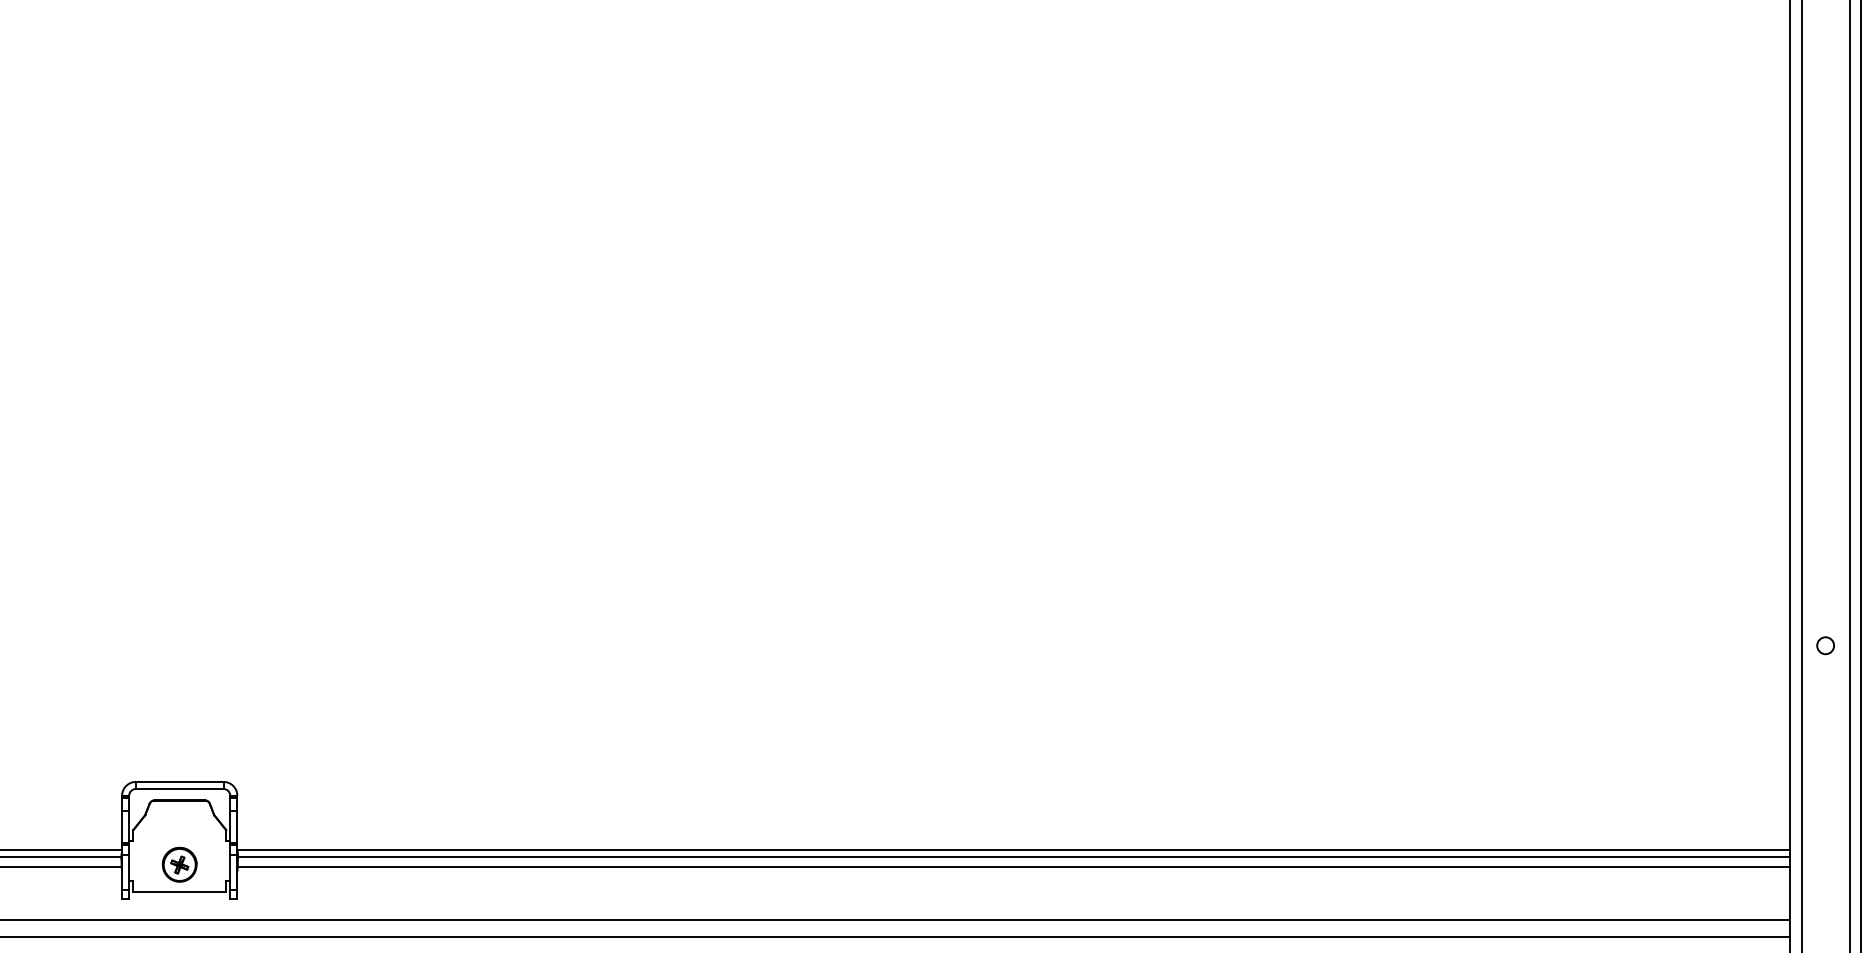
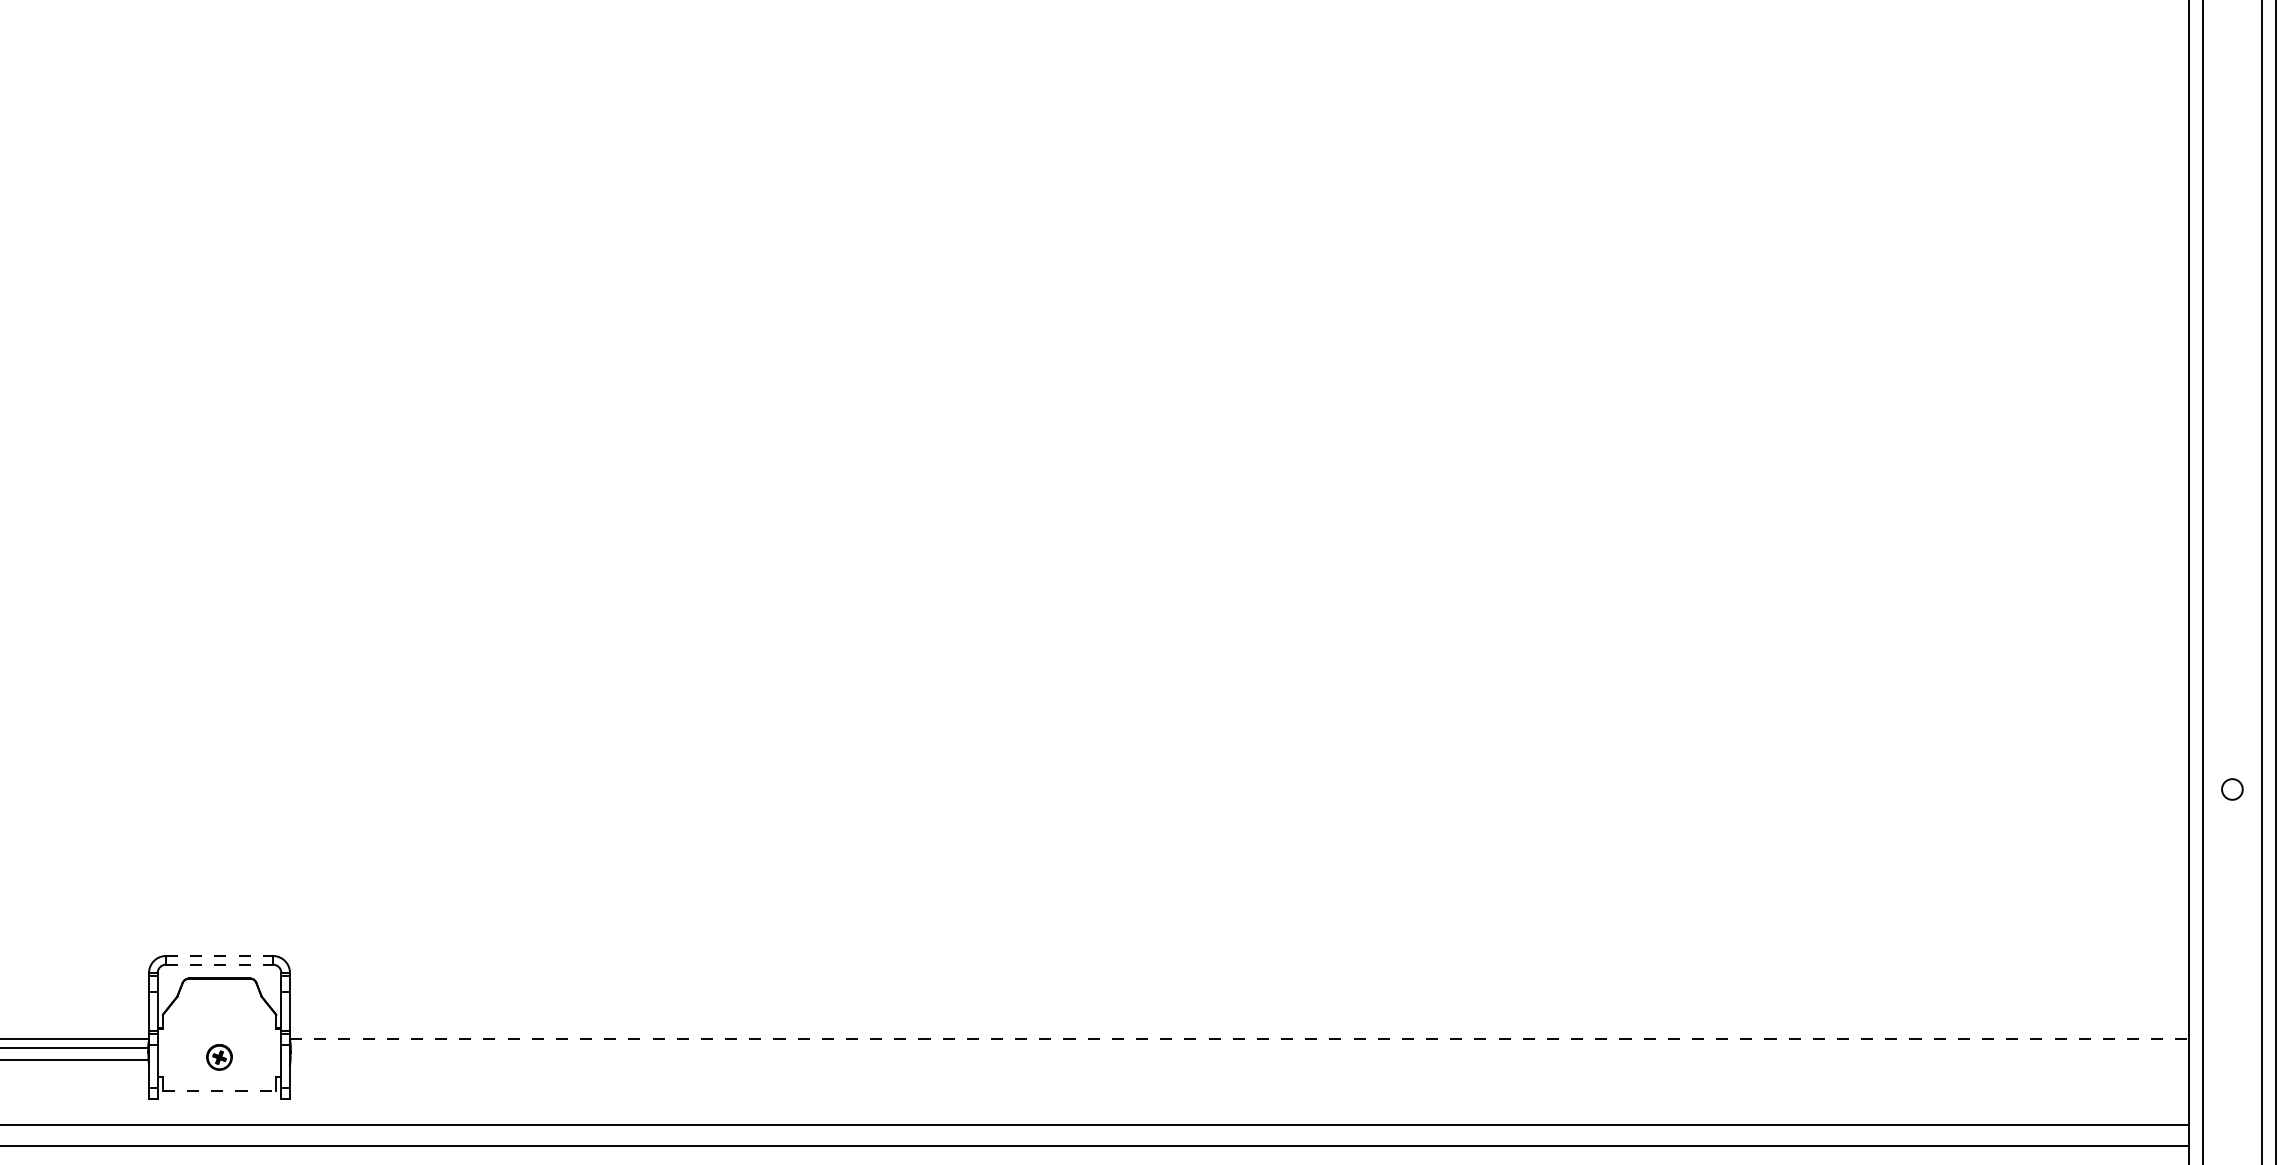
line: (179, 782) -> (219, 956), solid -> dashed
line: (179, 788) -> (219, 964), solid -> dashed
line: (1013, 849) -> (1239, 1038), solid -> dashed
line: (1013, 856) -> (1239, 1047), removed
part: (179, 864) -> (219, 1057), size x0.6
line: (1013, 867) -> (1239, 1060), removed
line: (179, 891) -> (219, 1090), solid -> dashed

